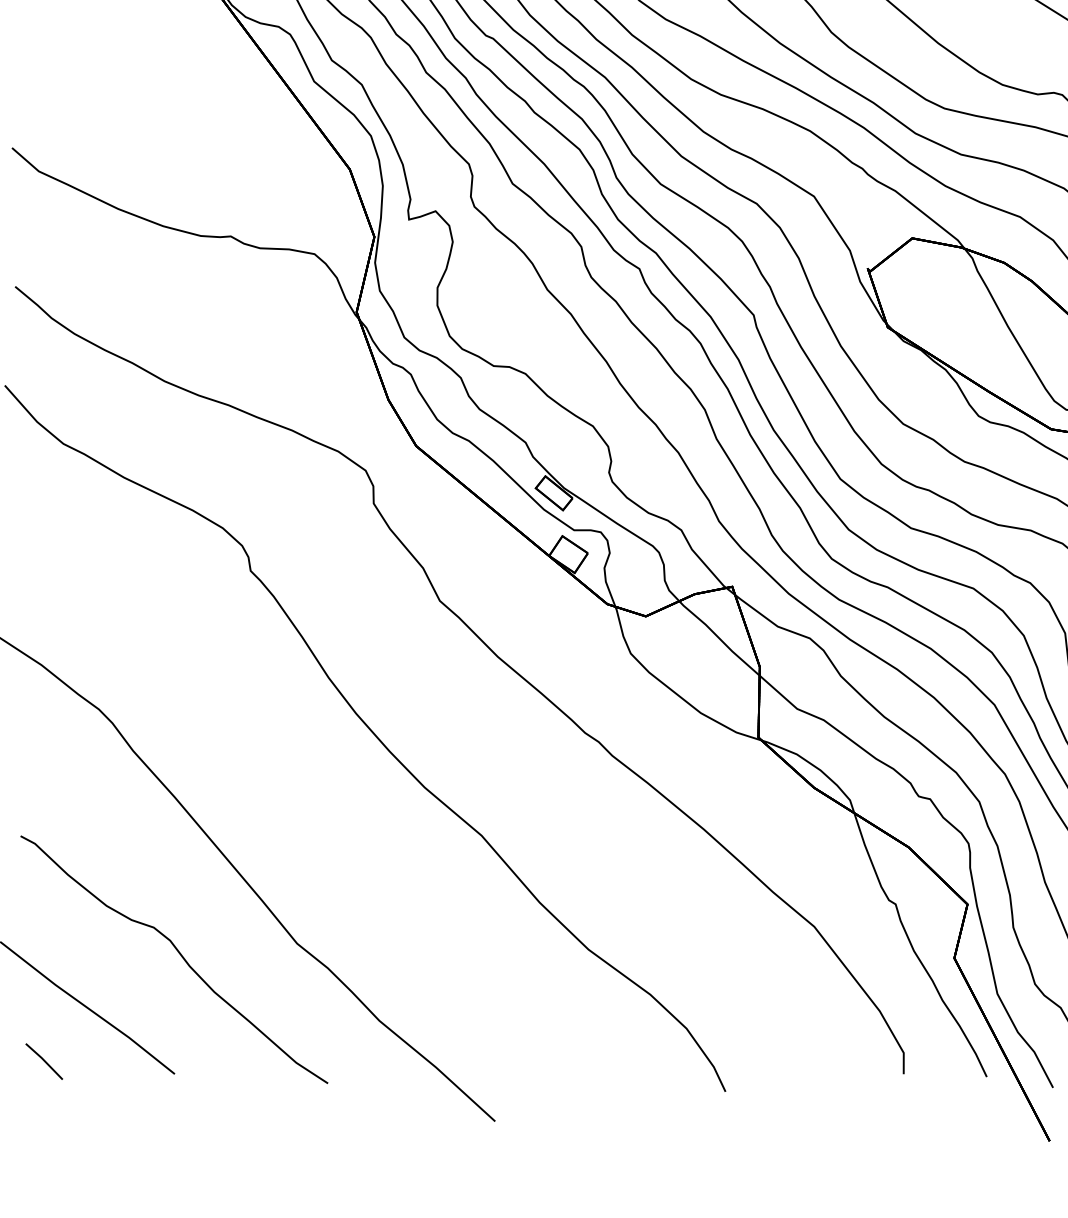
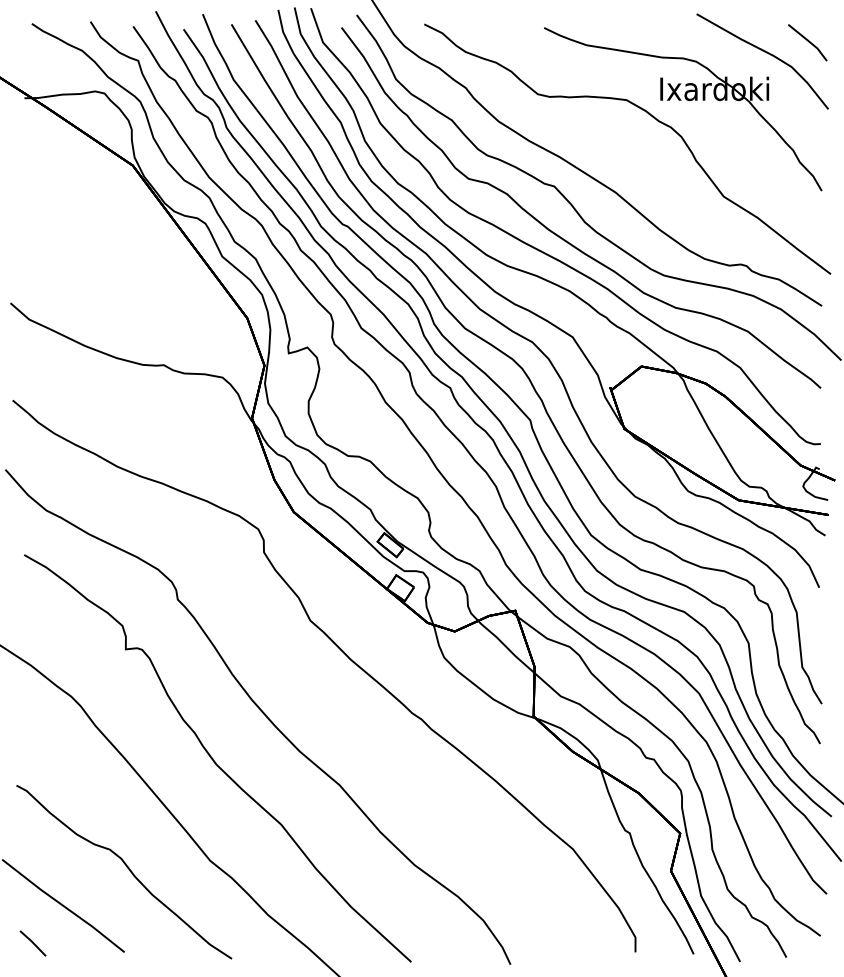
curve: (303, 800) -> (214, 760), added

